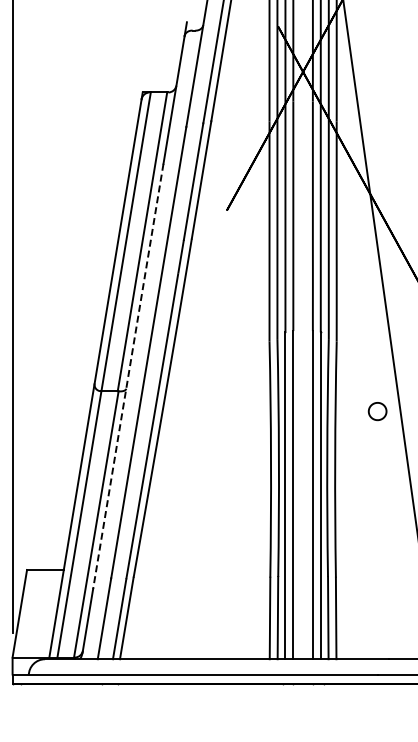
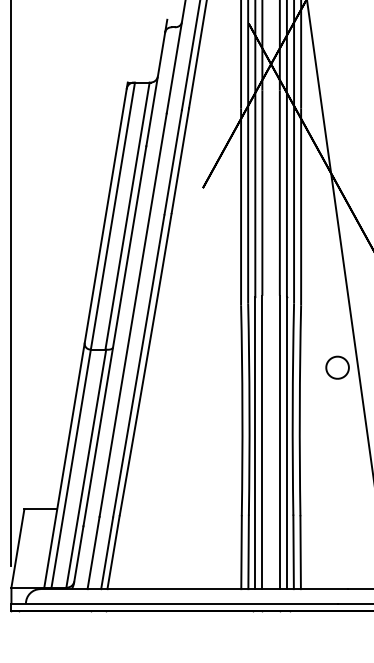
line: (128, 376) -> (115, 336), dashed -> solid
part: (377, 411) -> (337, 367), size x1.43

